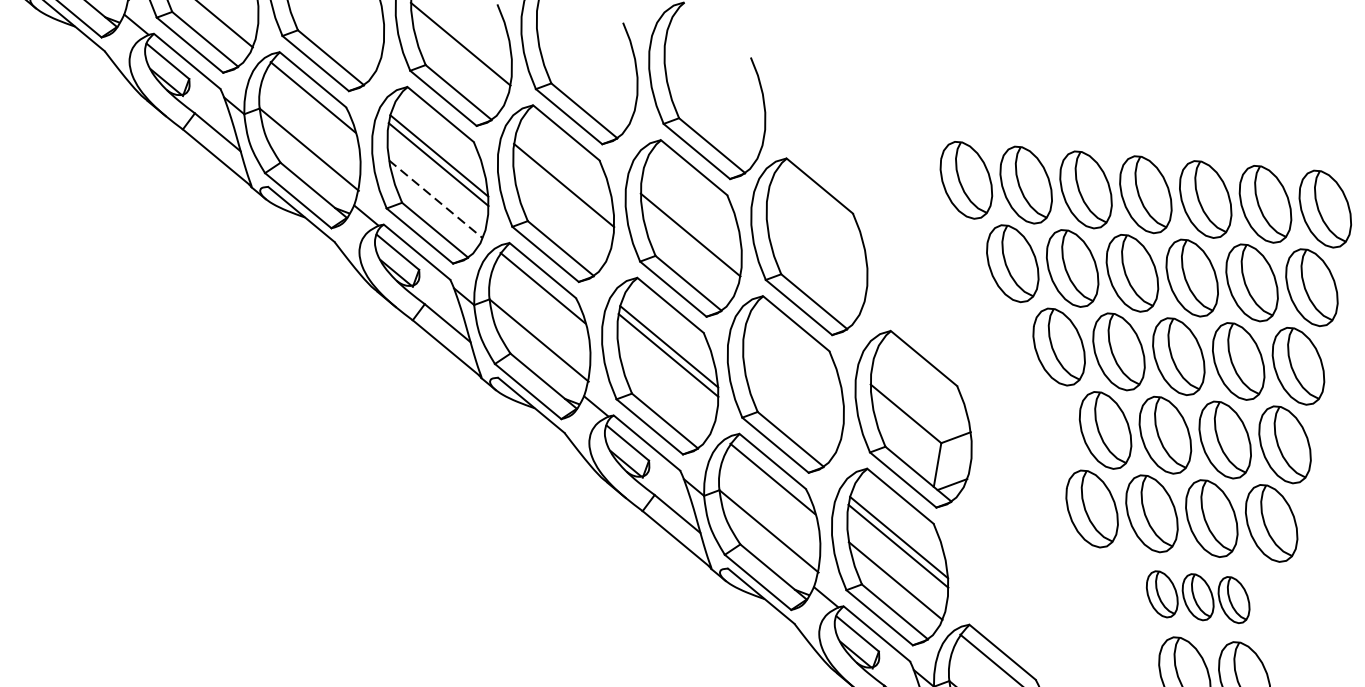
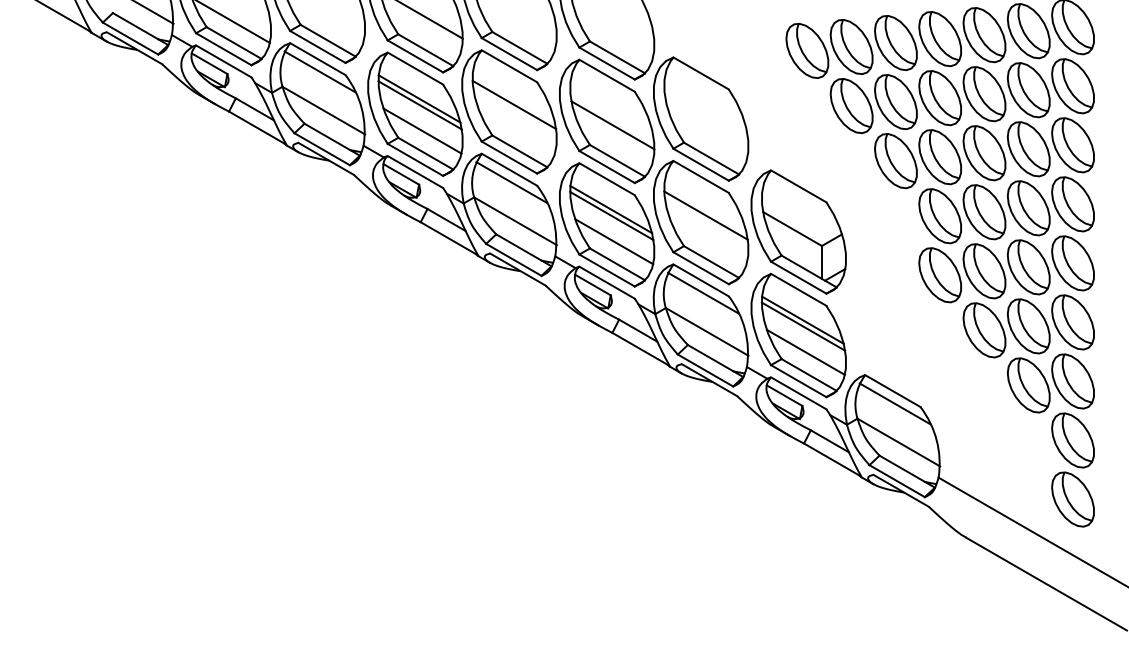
line: (435, 199) -> (422, 131), dashed -> solid
line: (793, 376) -> (705, 215), added
line: (666, 389) -> (614, 241), added
part: (1197, 597) -> (1028, 326), size x1.67

